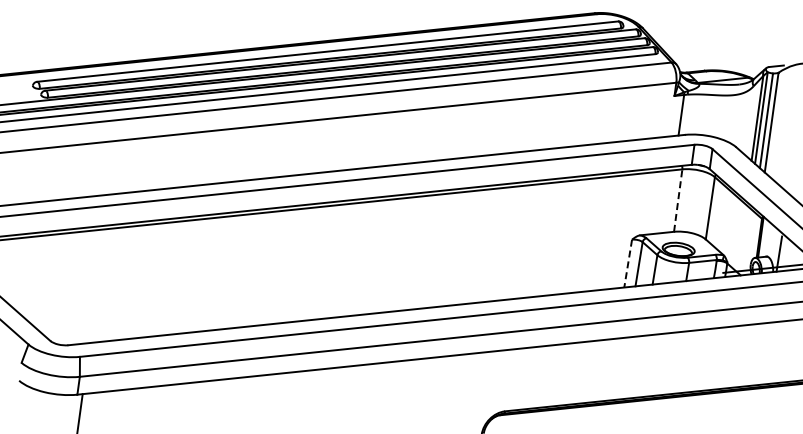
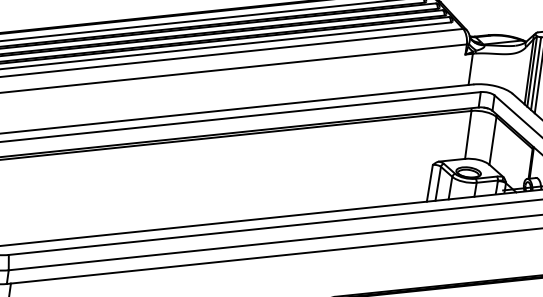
line: (678, 200) -> (468, 134), dashed -> solid
line: (628, 264) -> (430, 184), dashed -> solid

